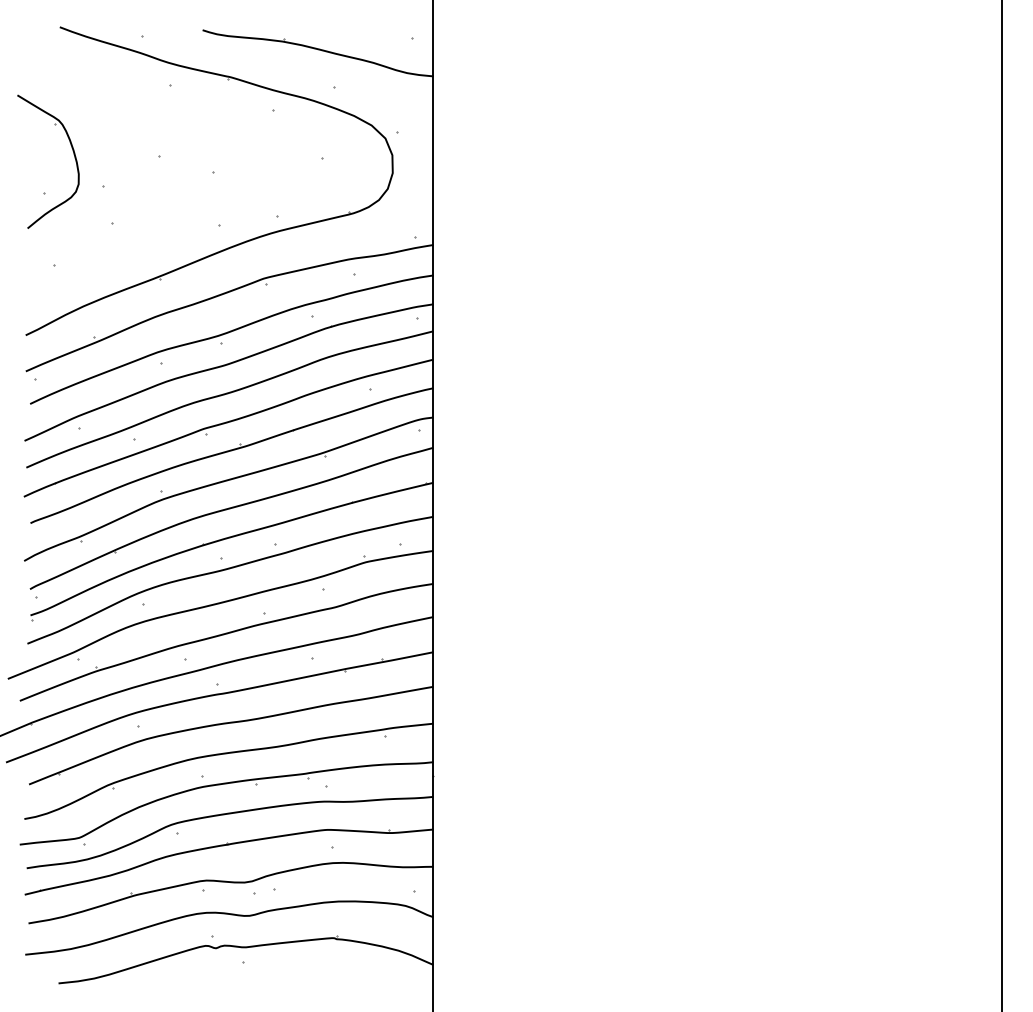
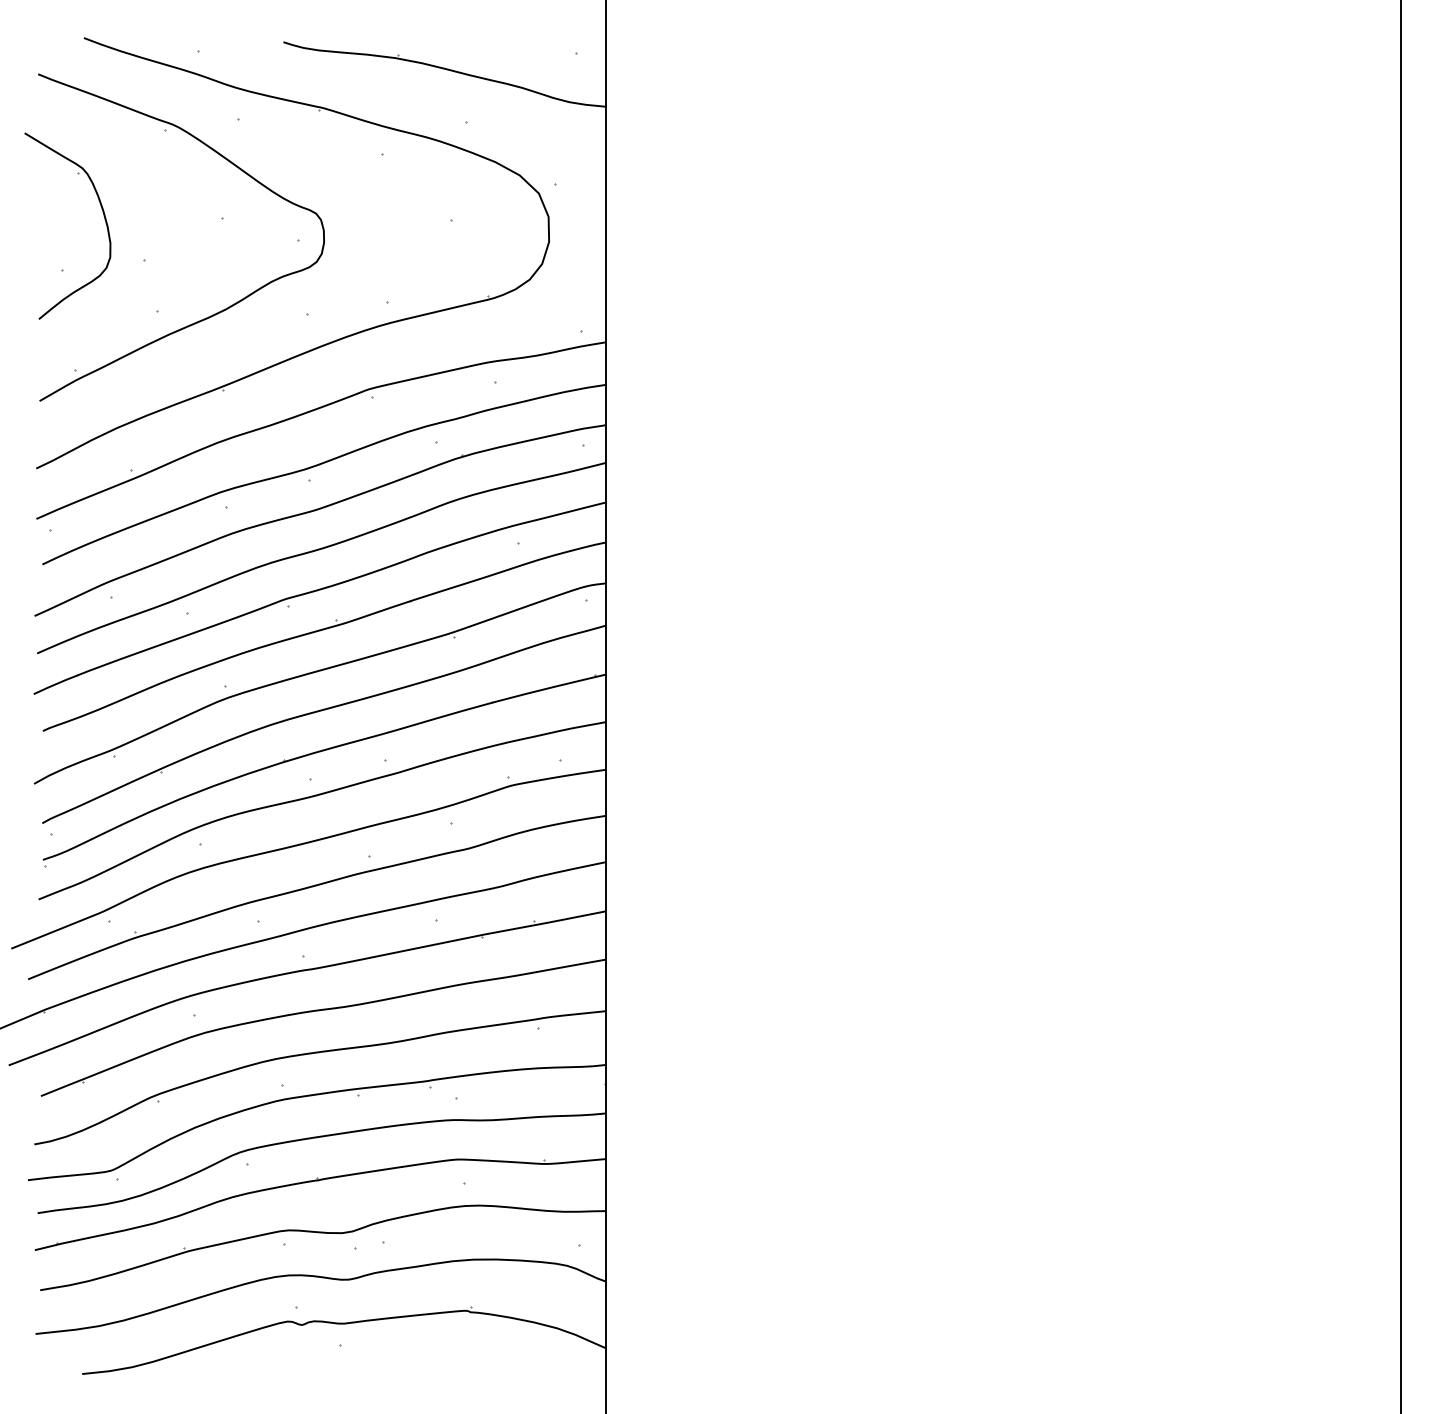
part: (154, 223) -> (216, 312), added

